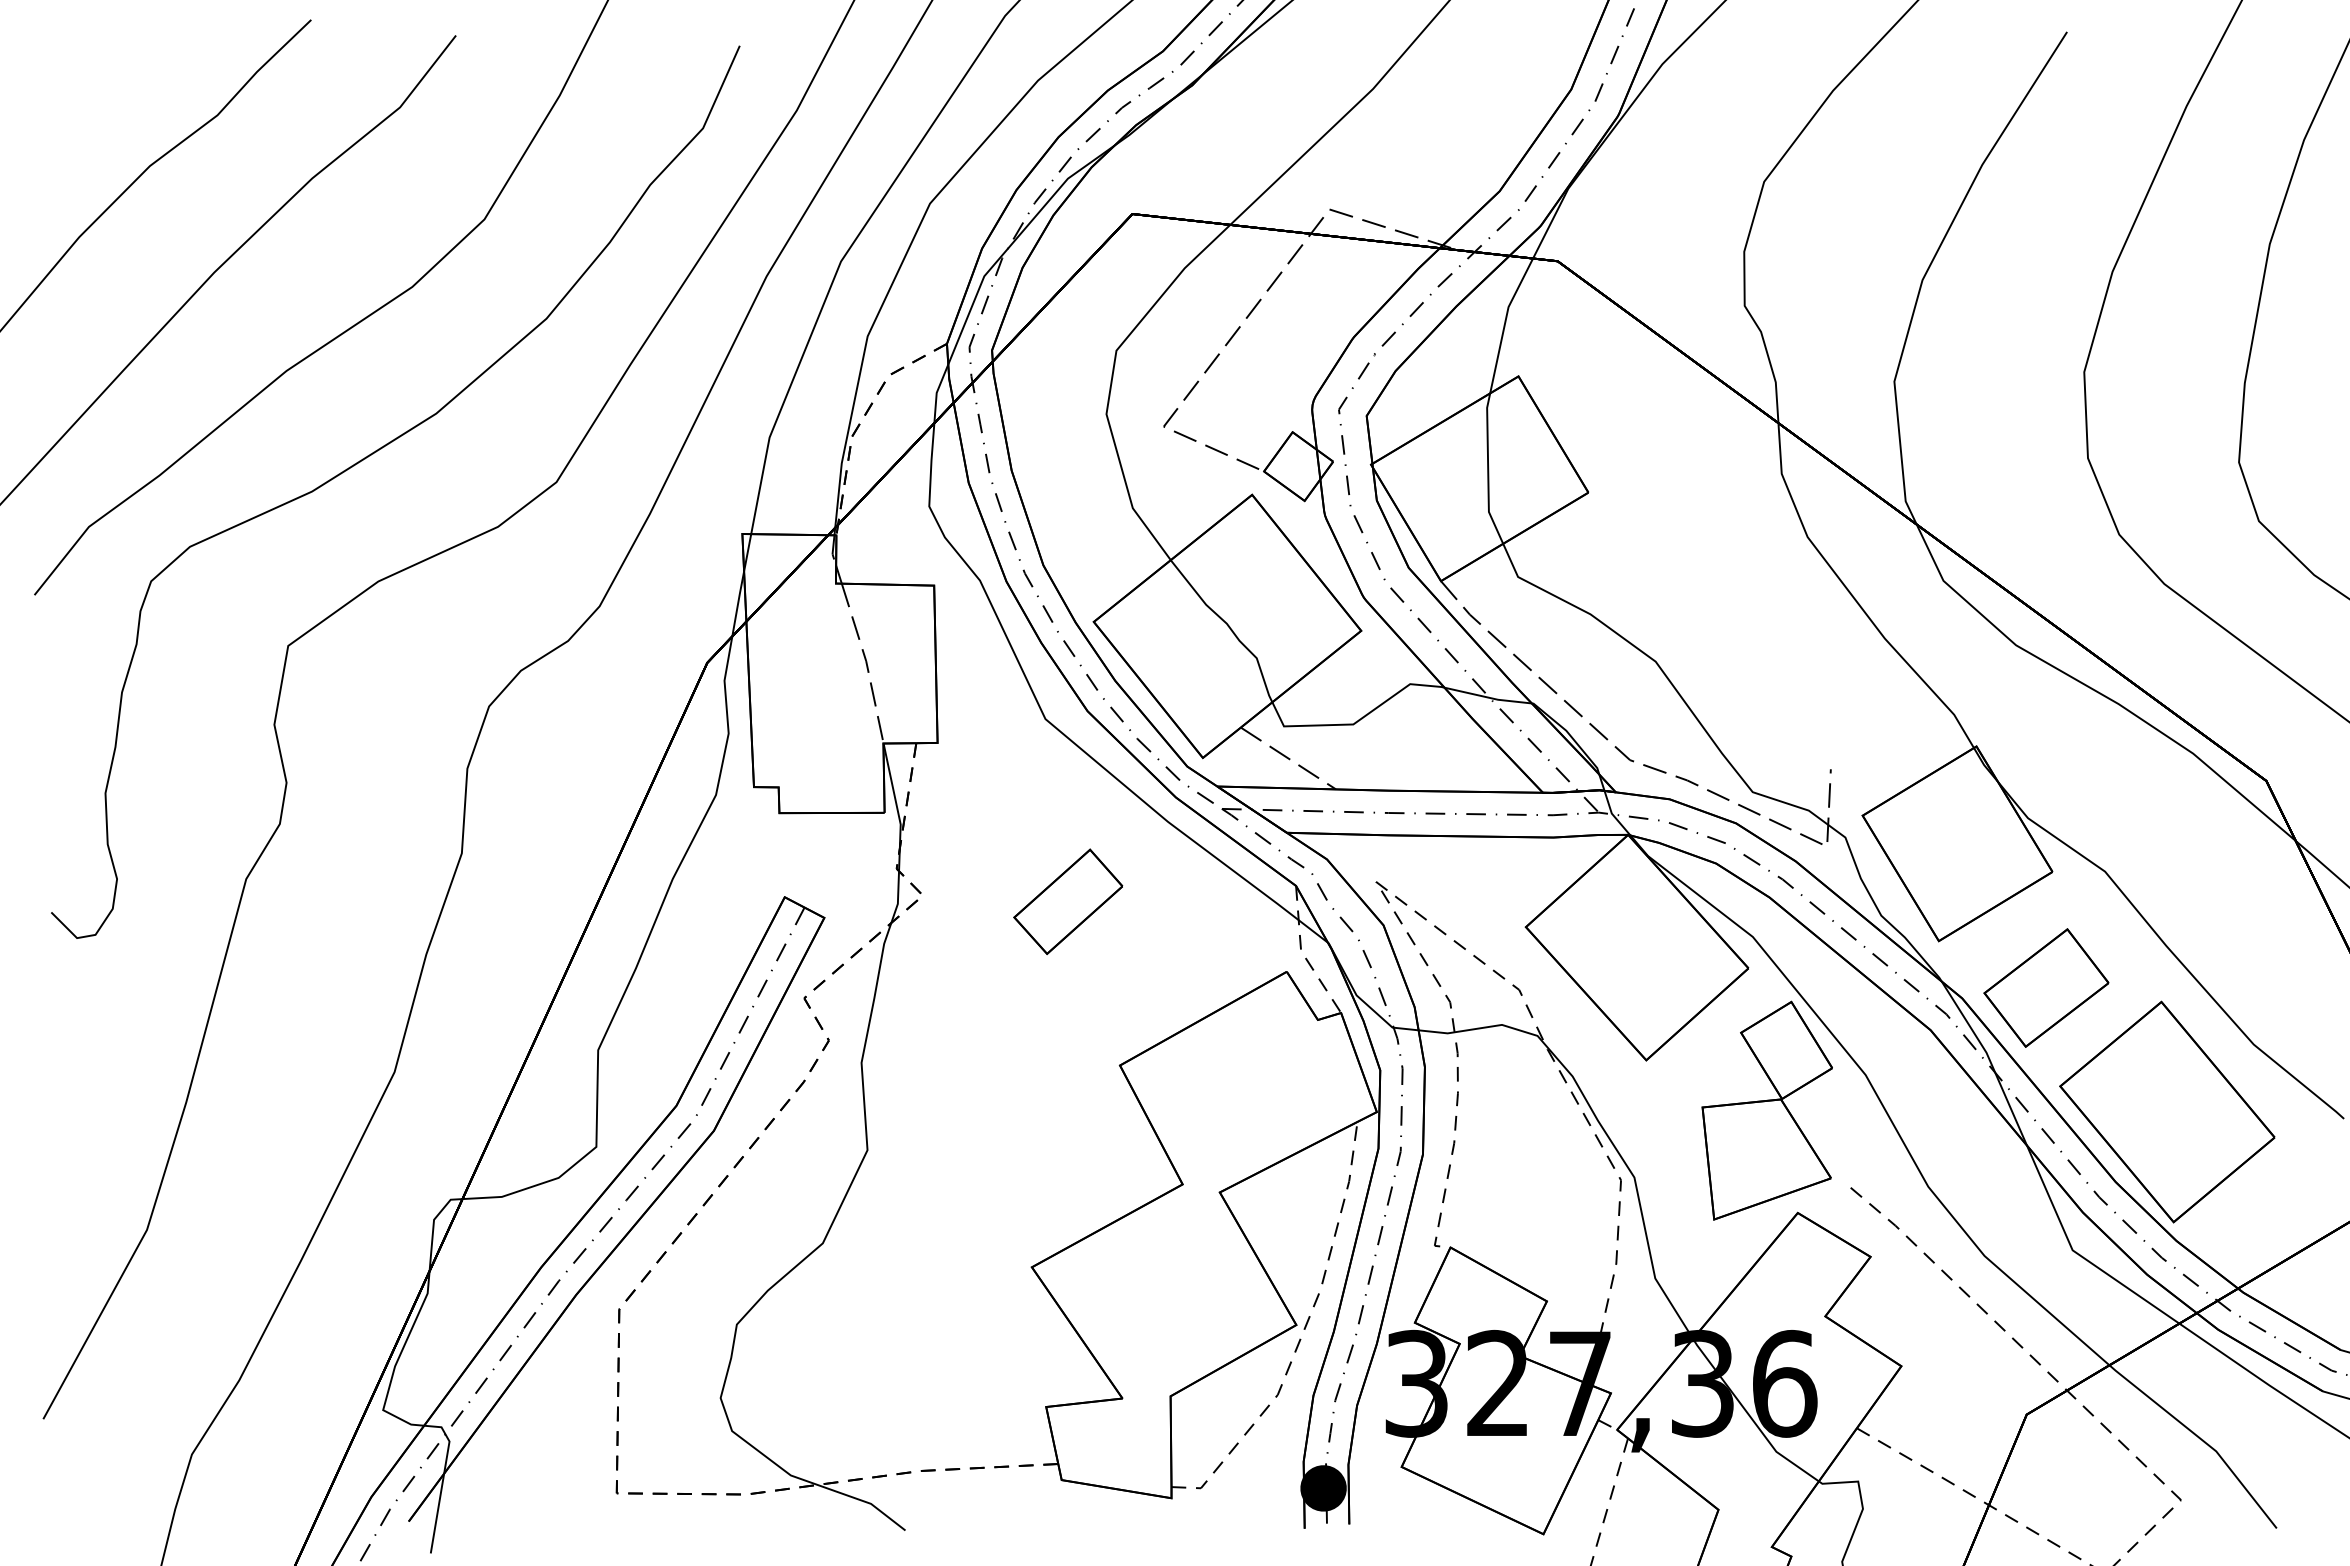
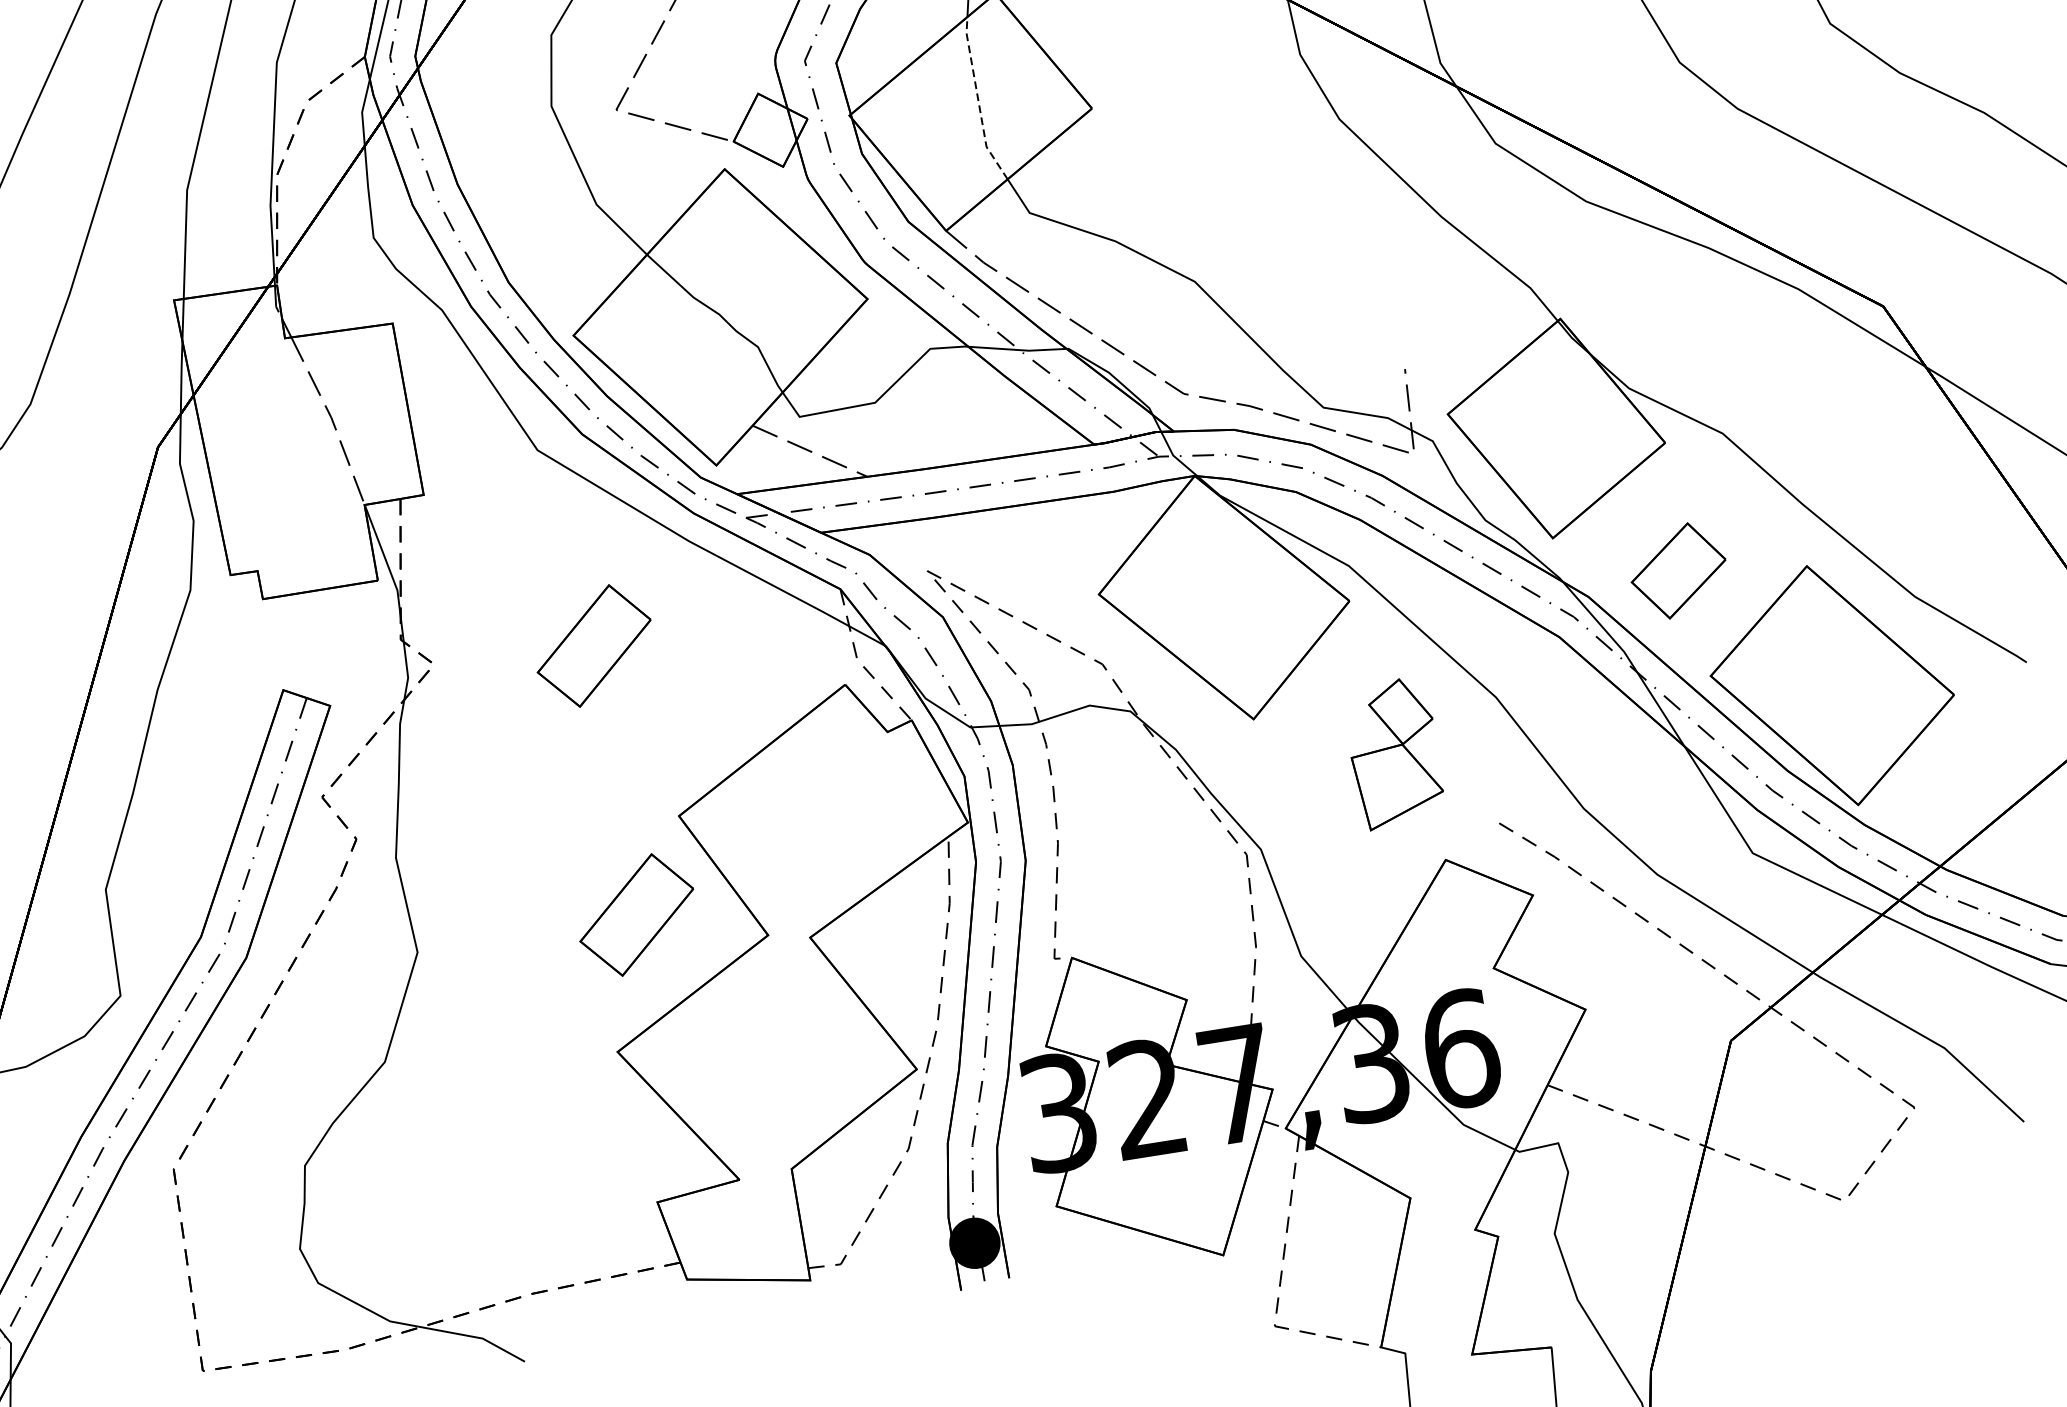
line: (1488, 469) -> (978, 100), solid -> dashed
part: (2046, 987) -> (1678, 570), size x0.7
part: (1766, 1110) -> (1393, 753), size x0.6
part: (1068, 1147) -> (636, 914), added

